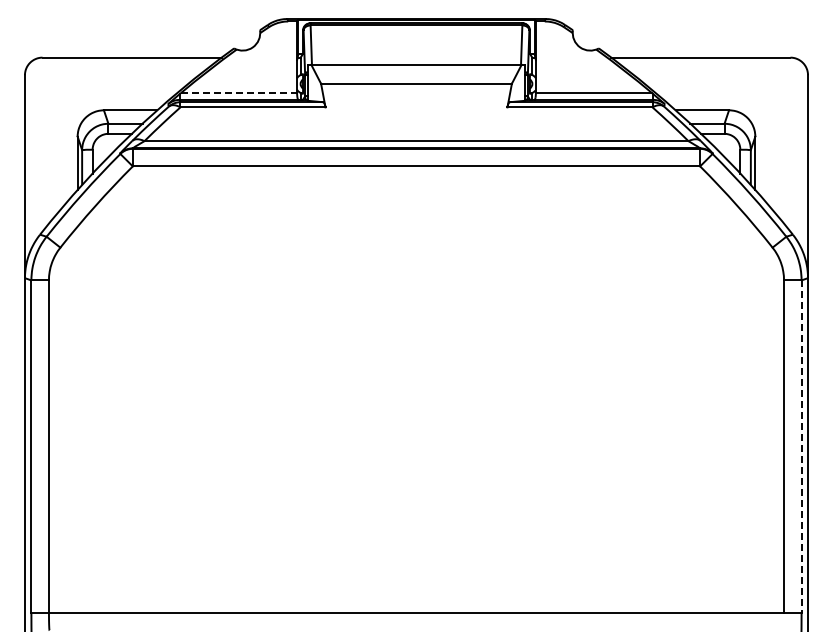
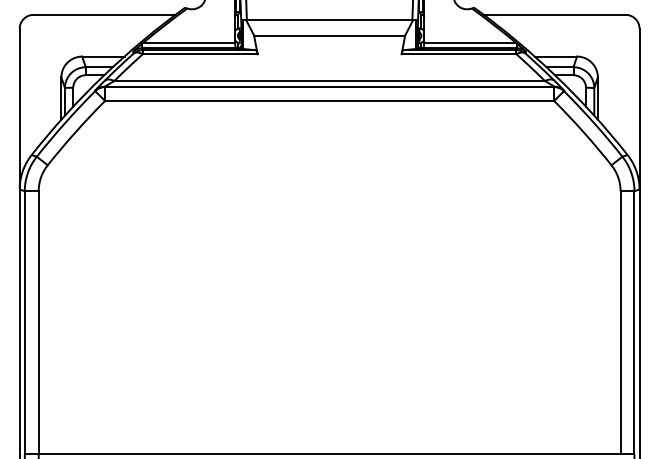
line: (239, 92) -> (189, 42), dashed -> solid
line: (801, 447) -> (634, 323), dashed -> solid

